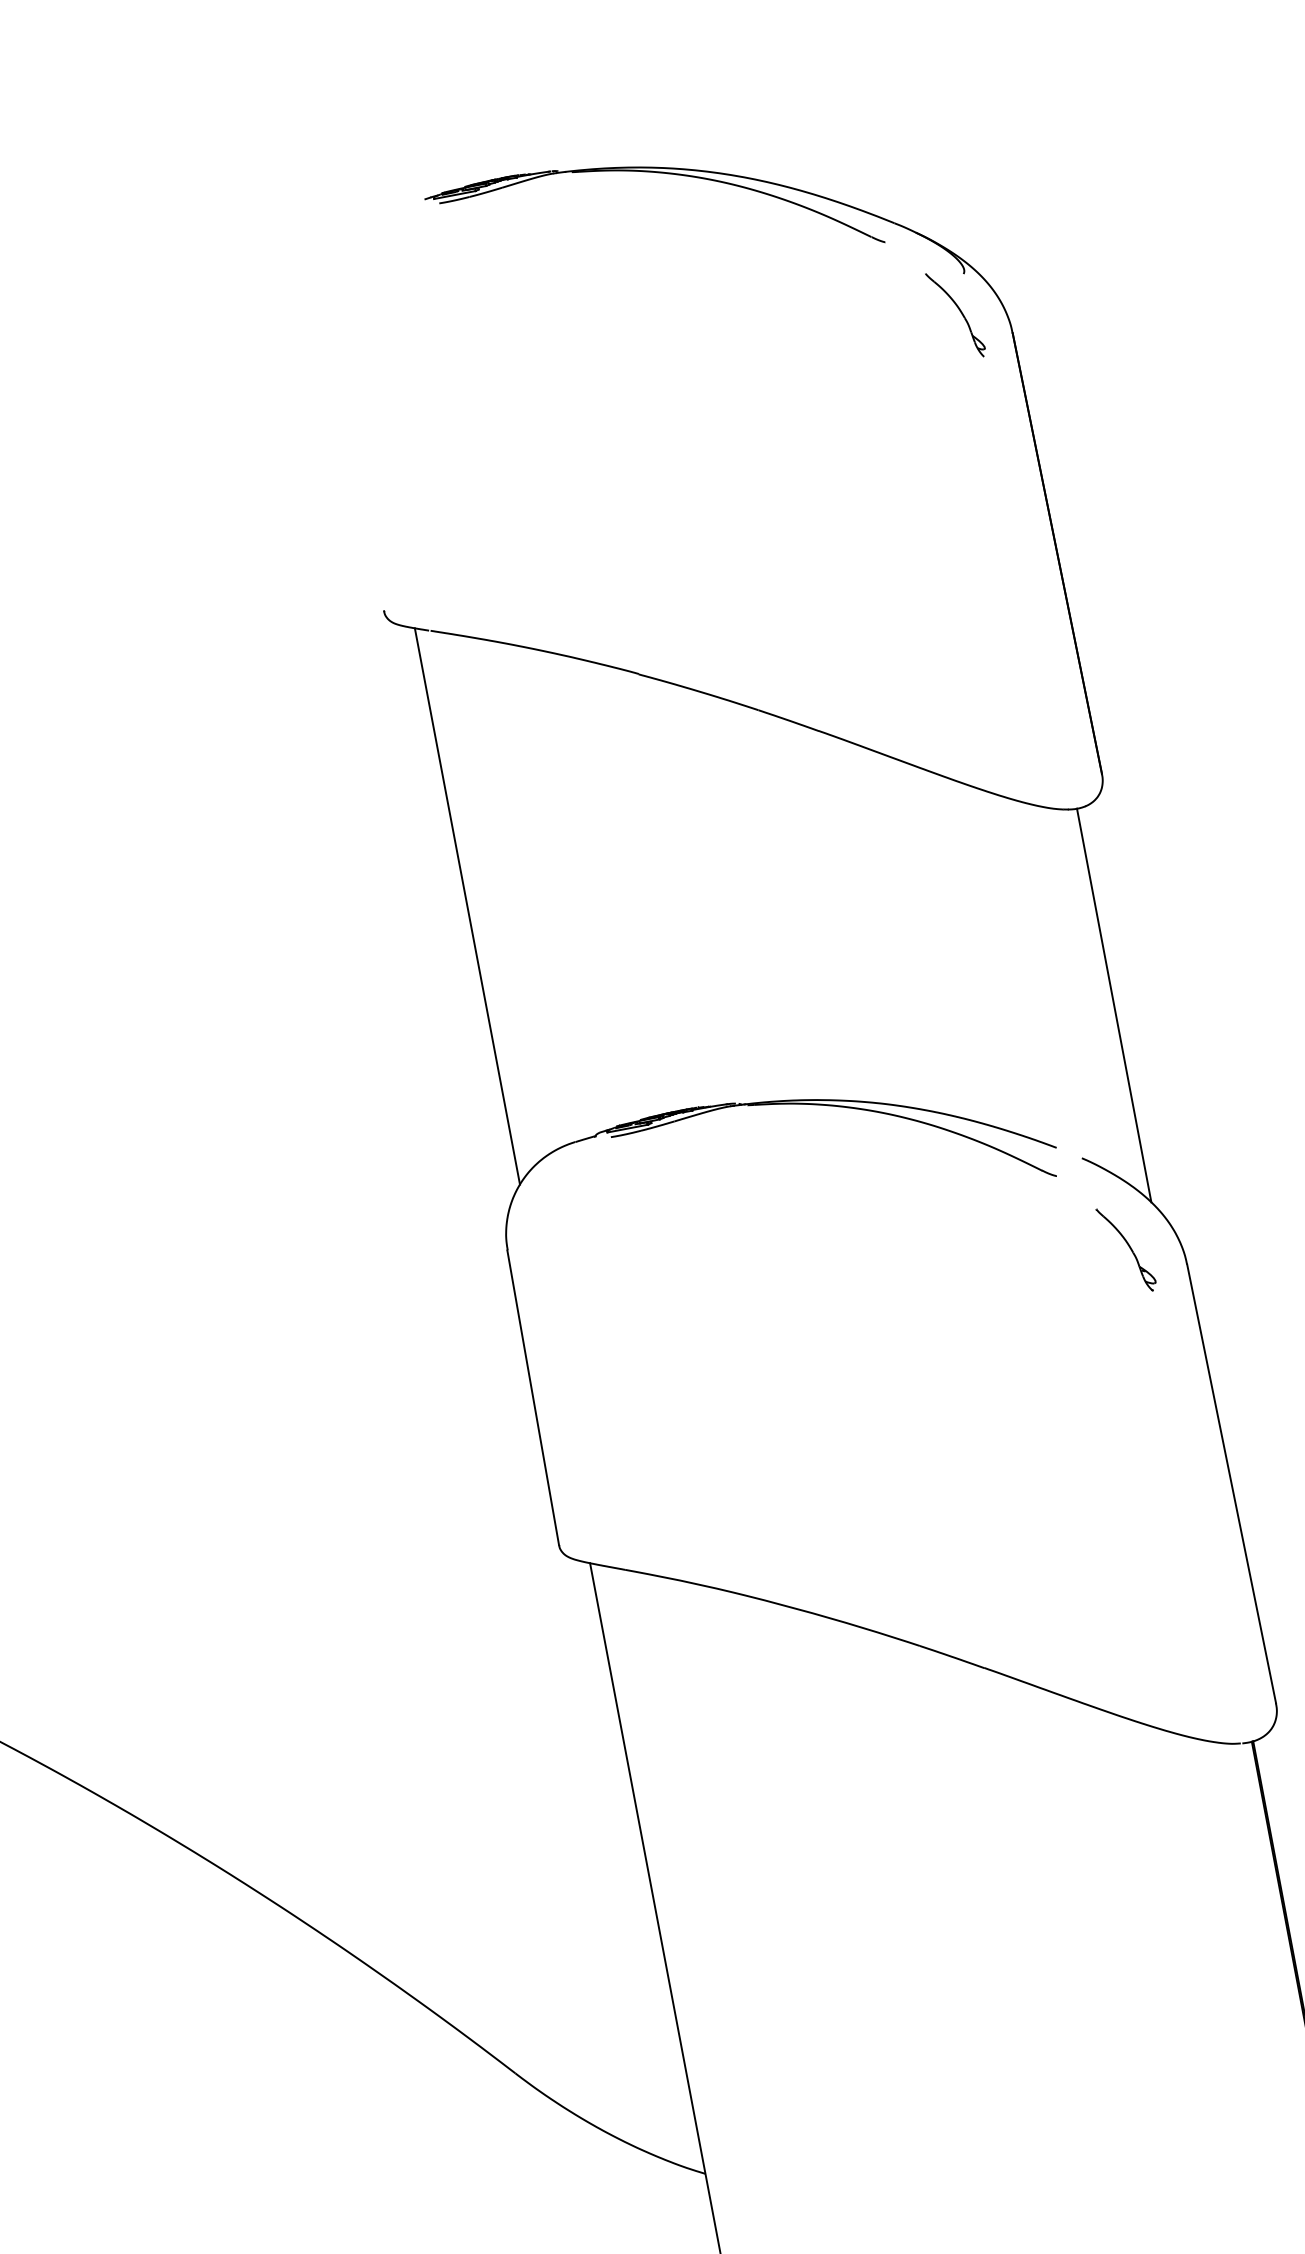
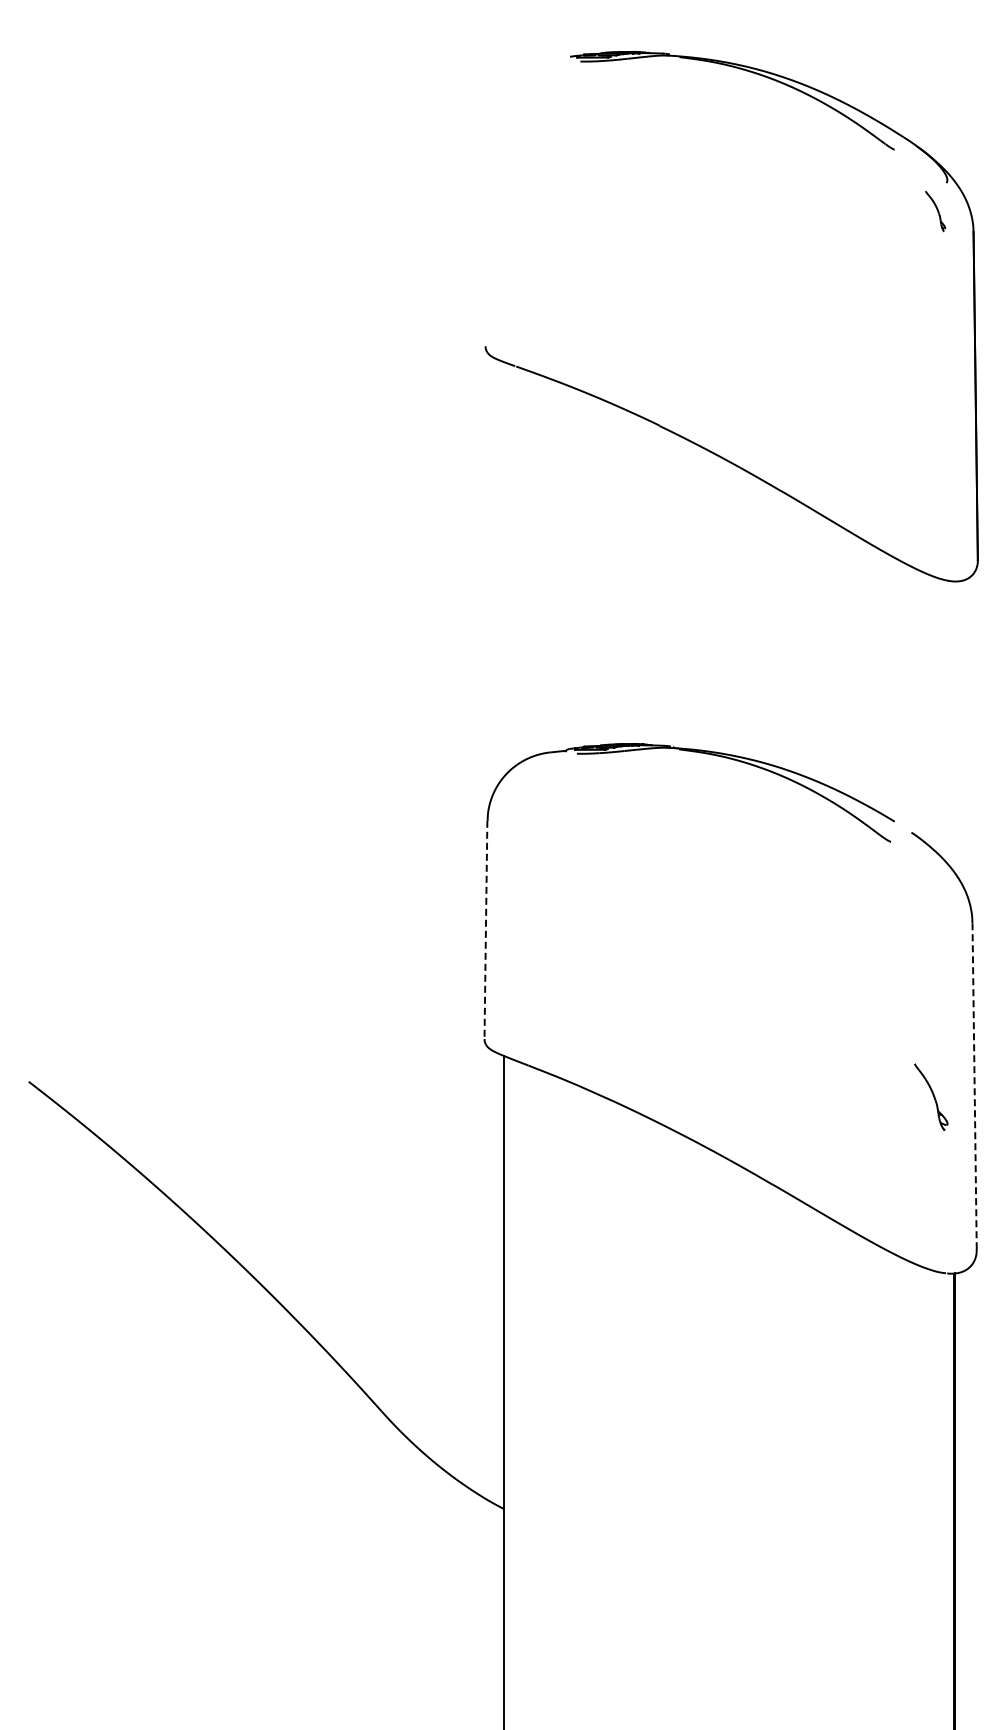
part: (956, 315) -> (935, 211), size x0.6
line: (467, 905) -> (505, 568), removed
line: (1114, 1005) -> (955, 727), removed
part: (1126, 1248) -> (931, 1096), moved
line: (532, 1398) -> (485, 930), solid -> dashed
line: (1231, 1483) -> (974, 1085), solid -> dashed

